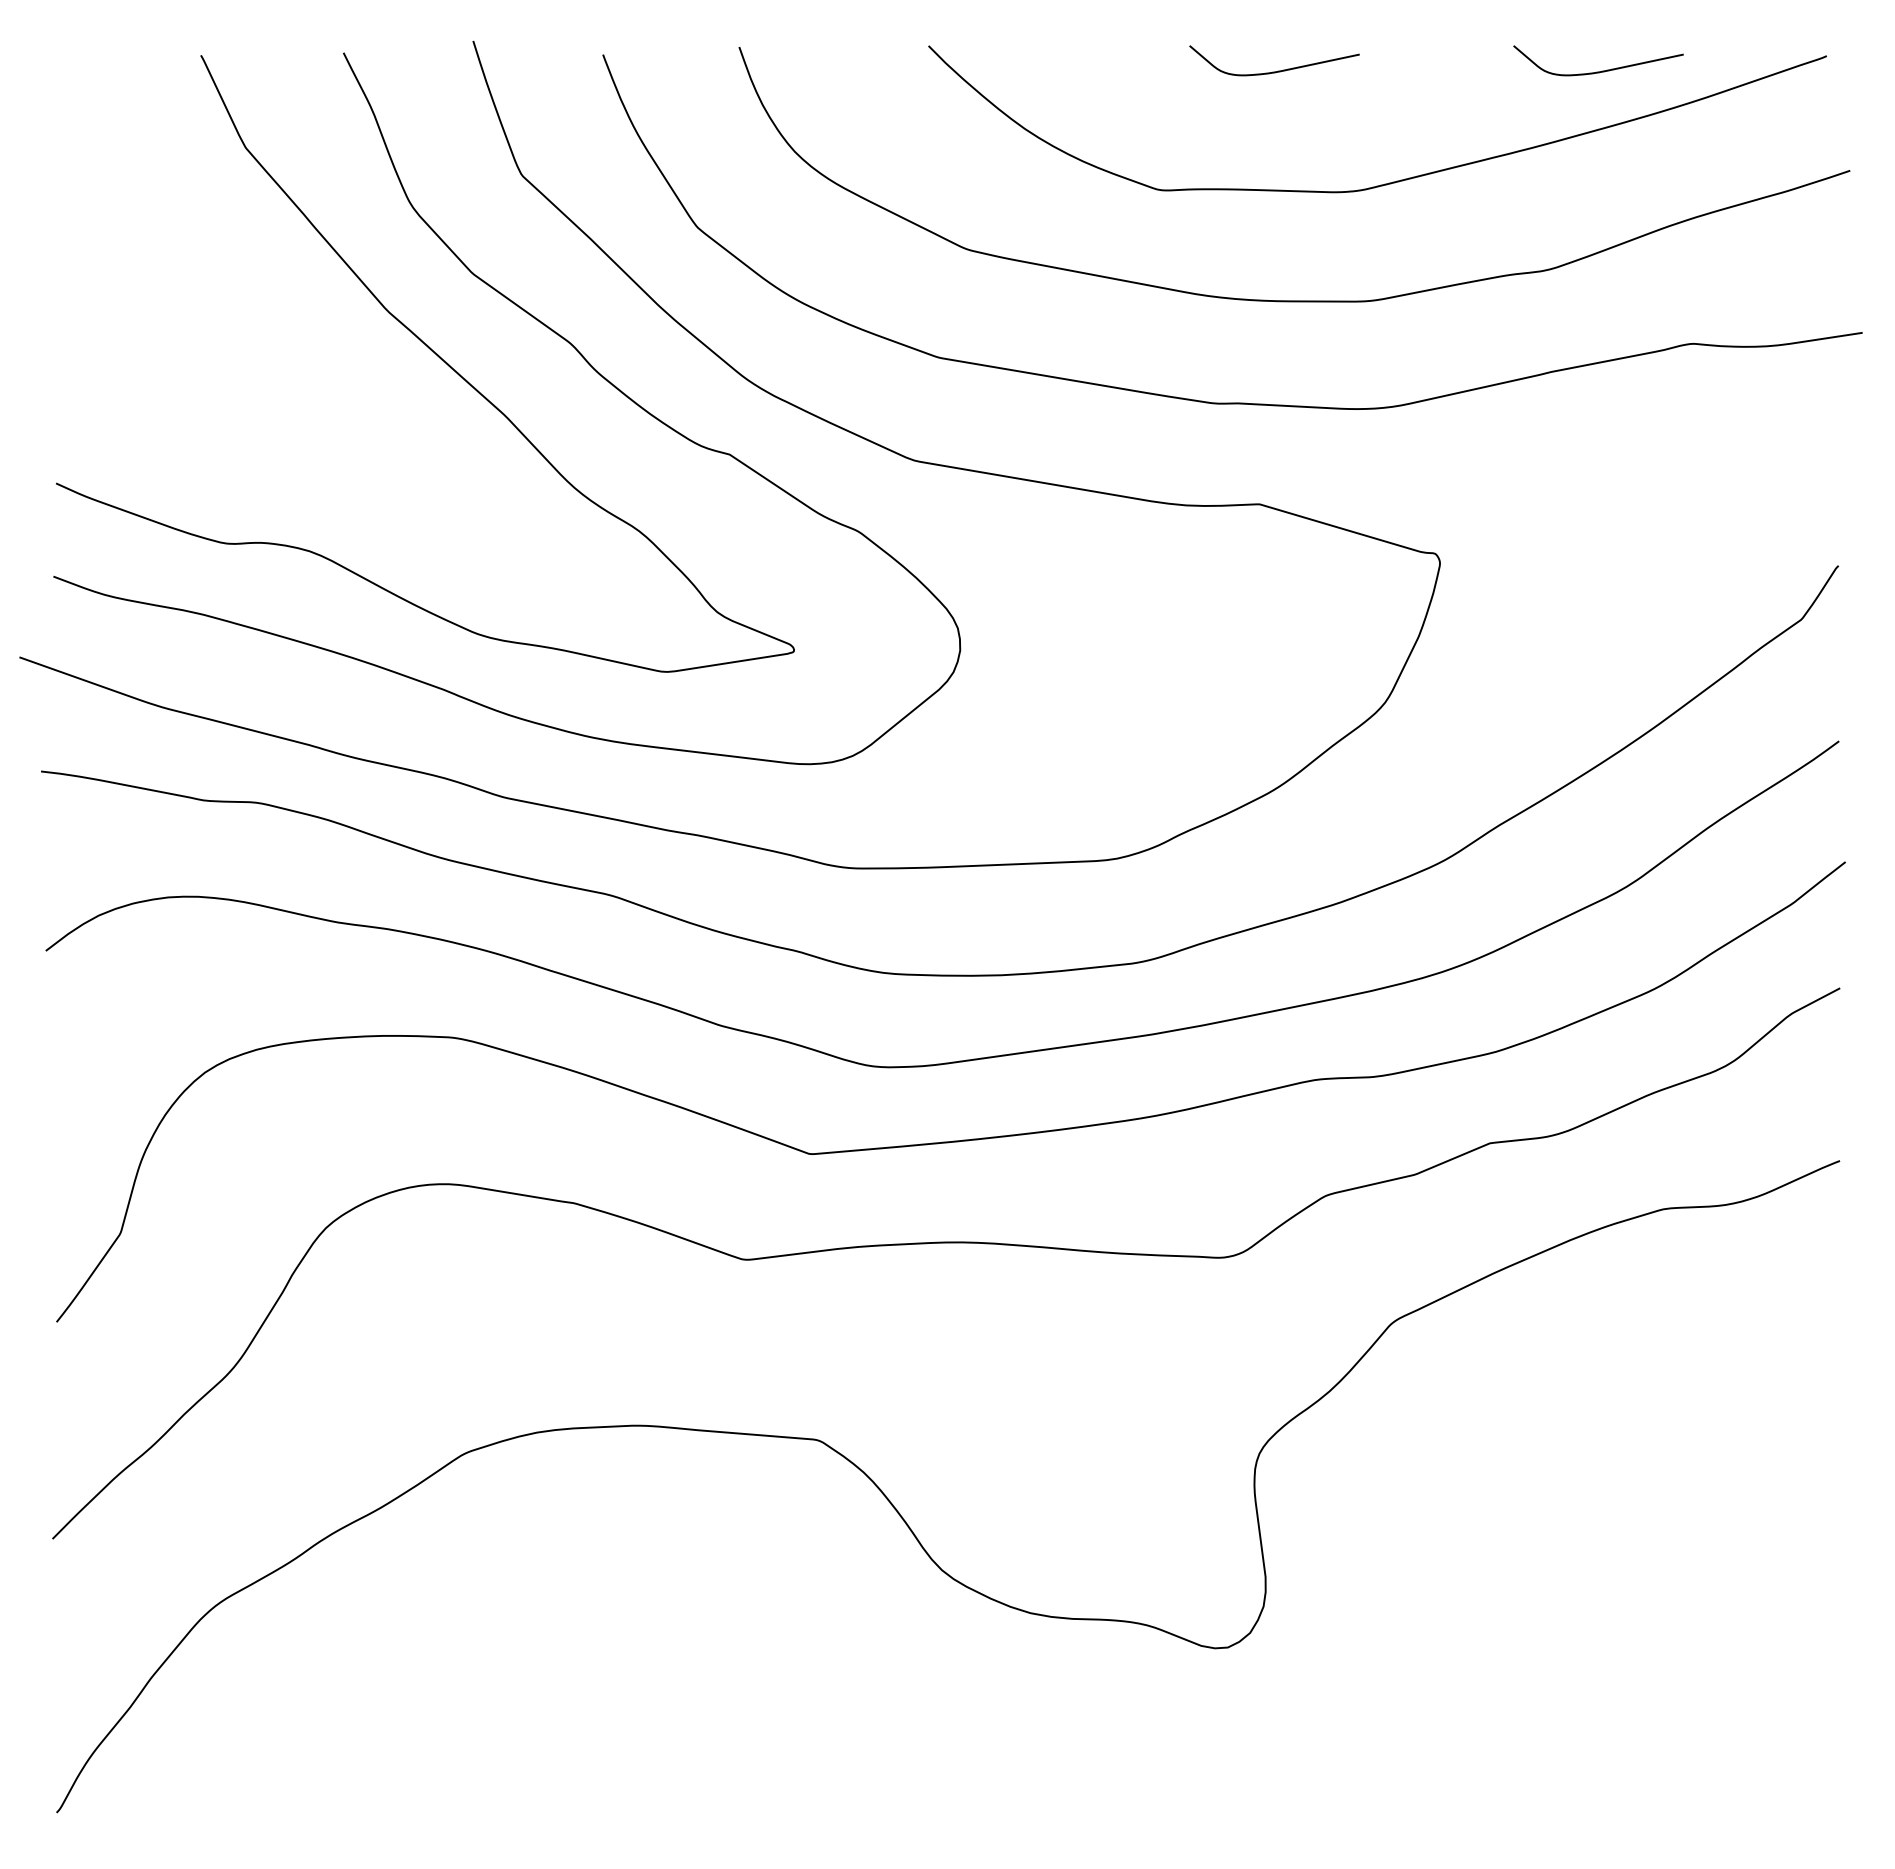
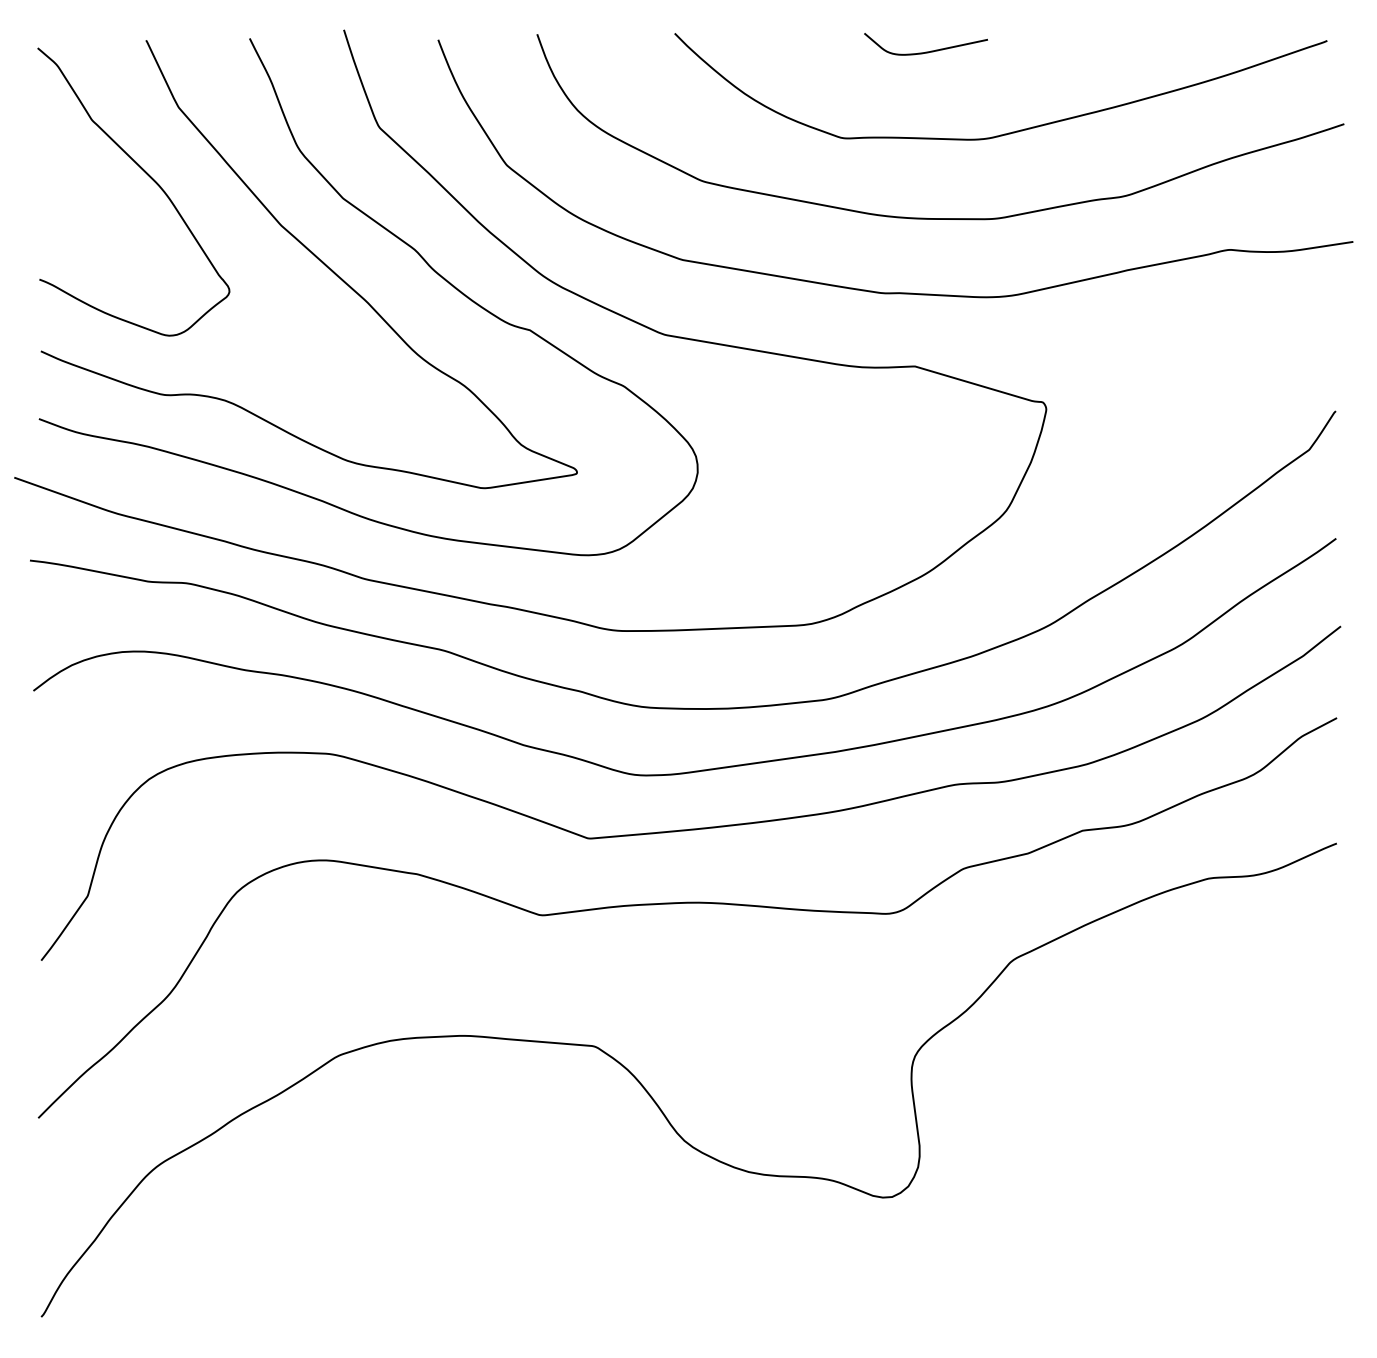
curve: (1602, 70) -> (1164, 51), removed
curve: (204, 242) -> (148, 176), added

